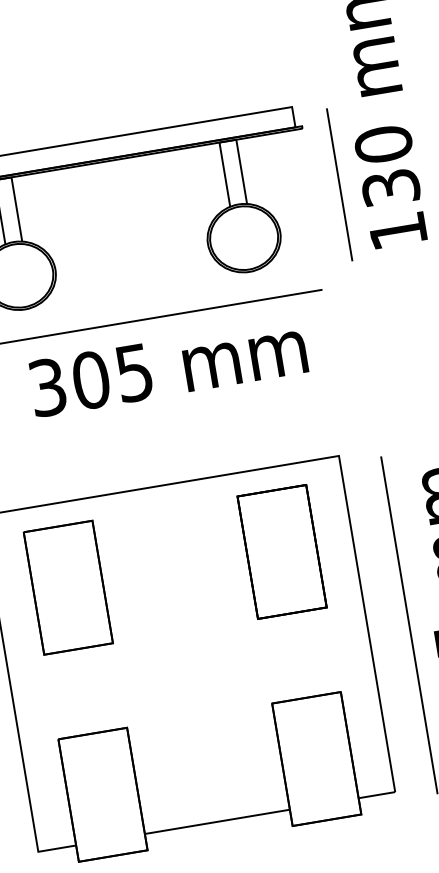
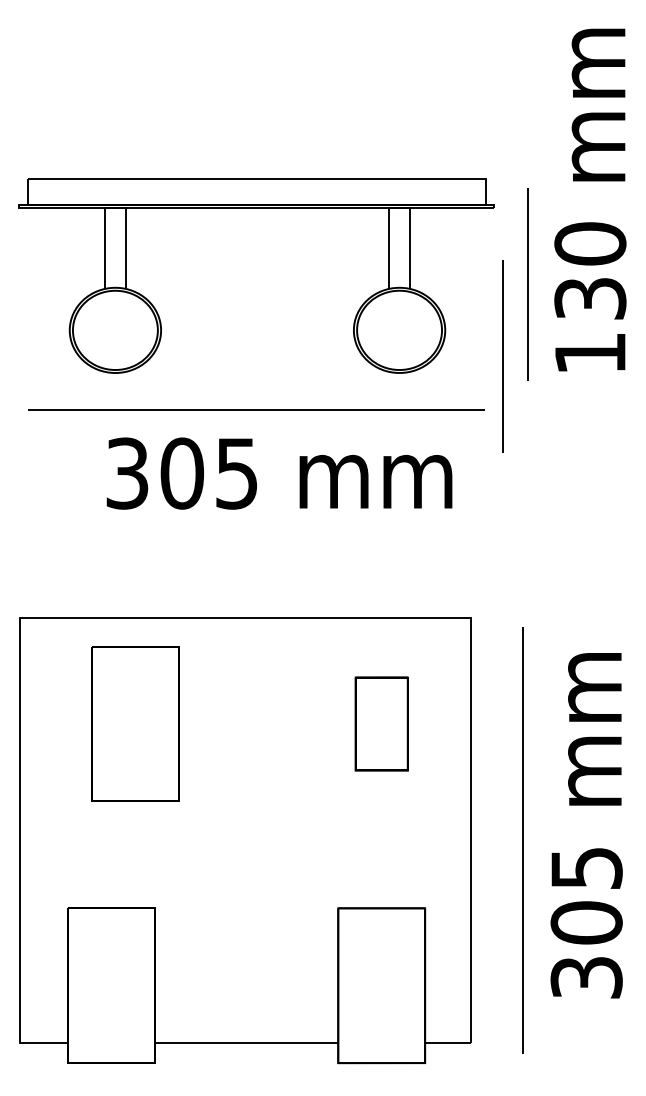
line: (329, 245) -> (502, 356), added
part: (281, 551) -> (381, 723), size x0.6
part: (68, 587) -> (135, 723), moved

